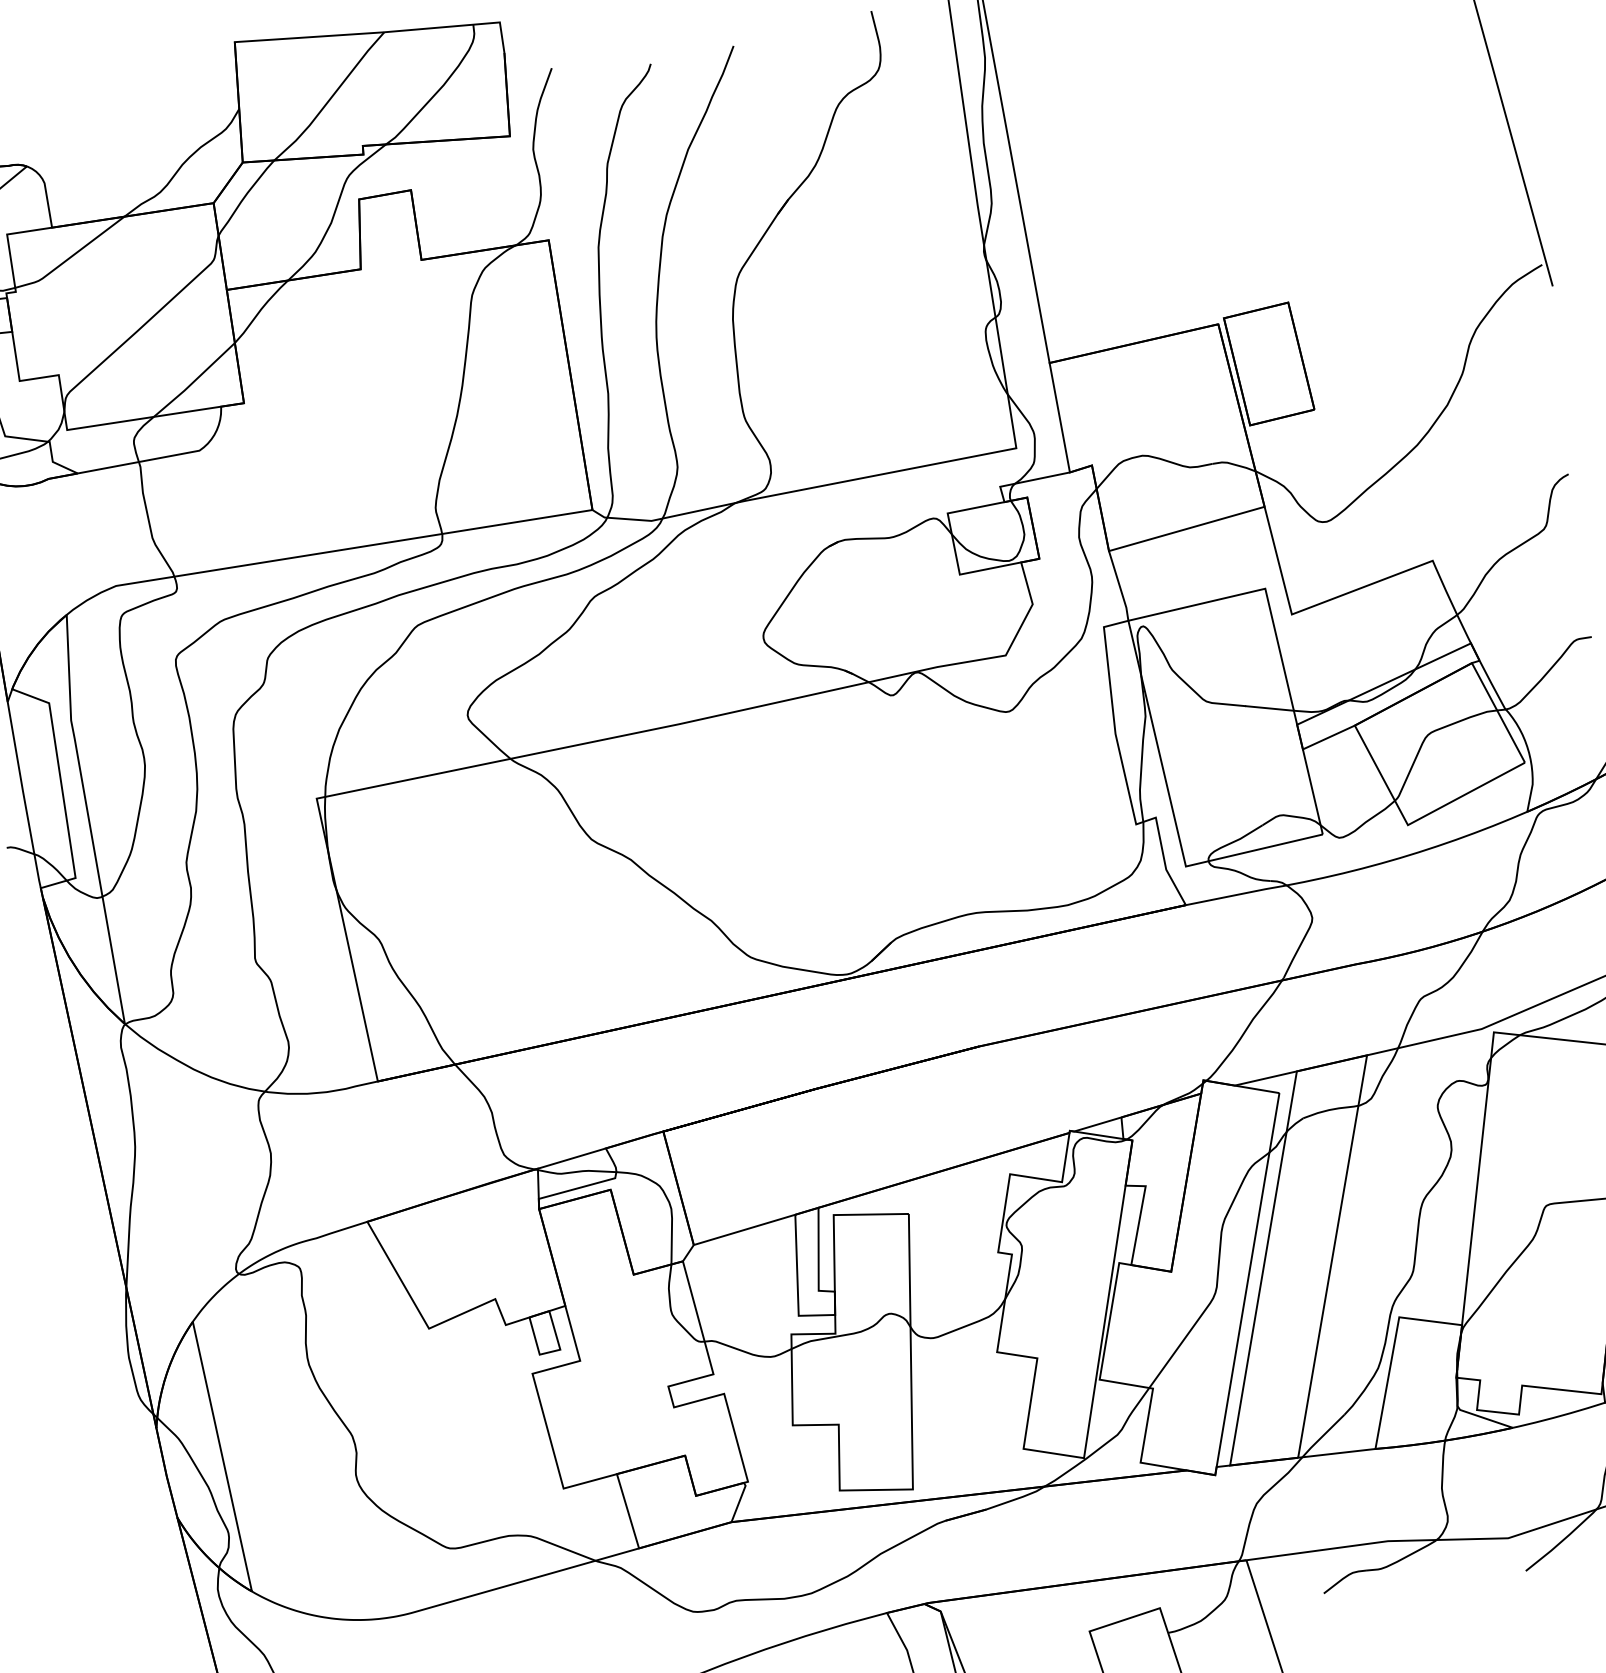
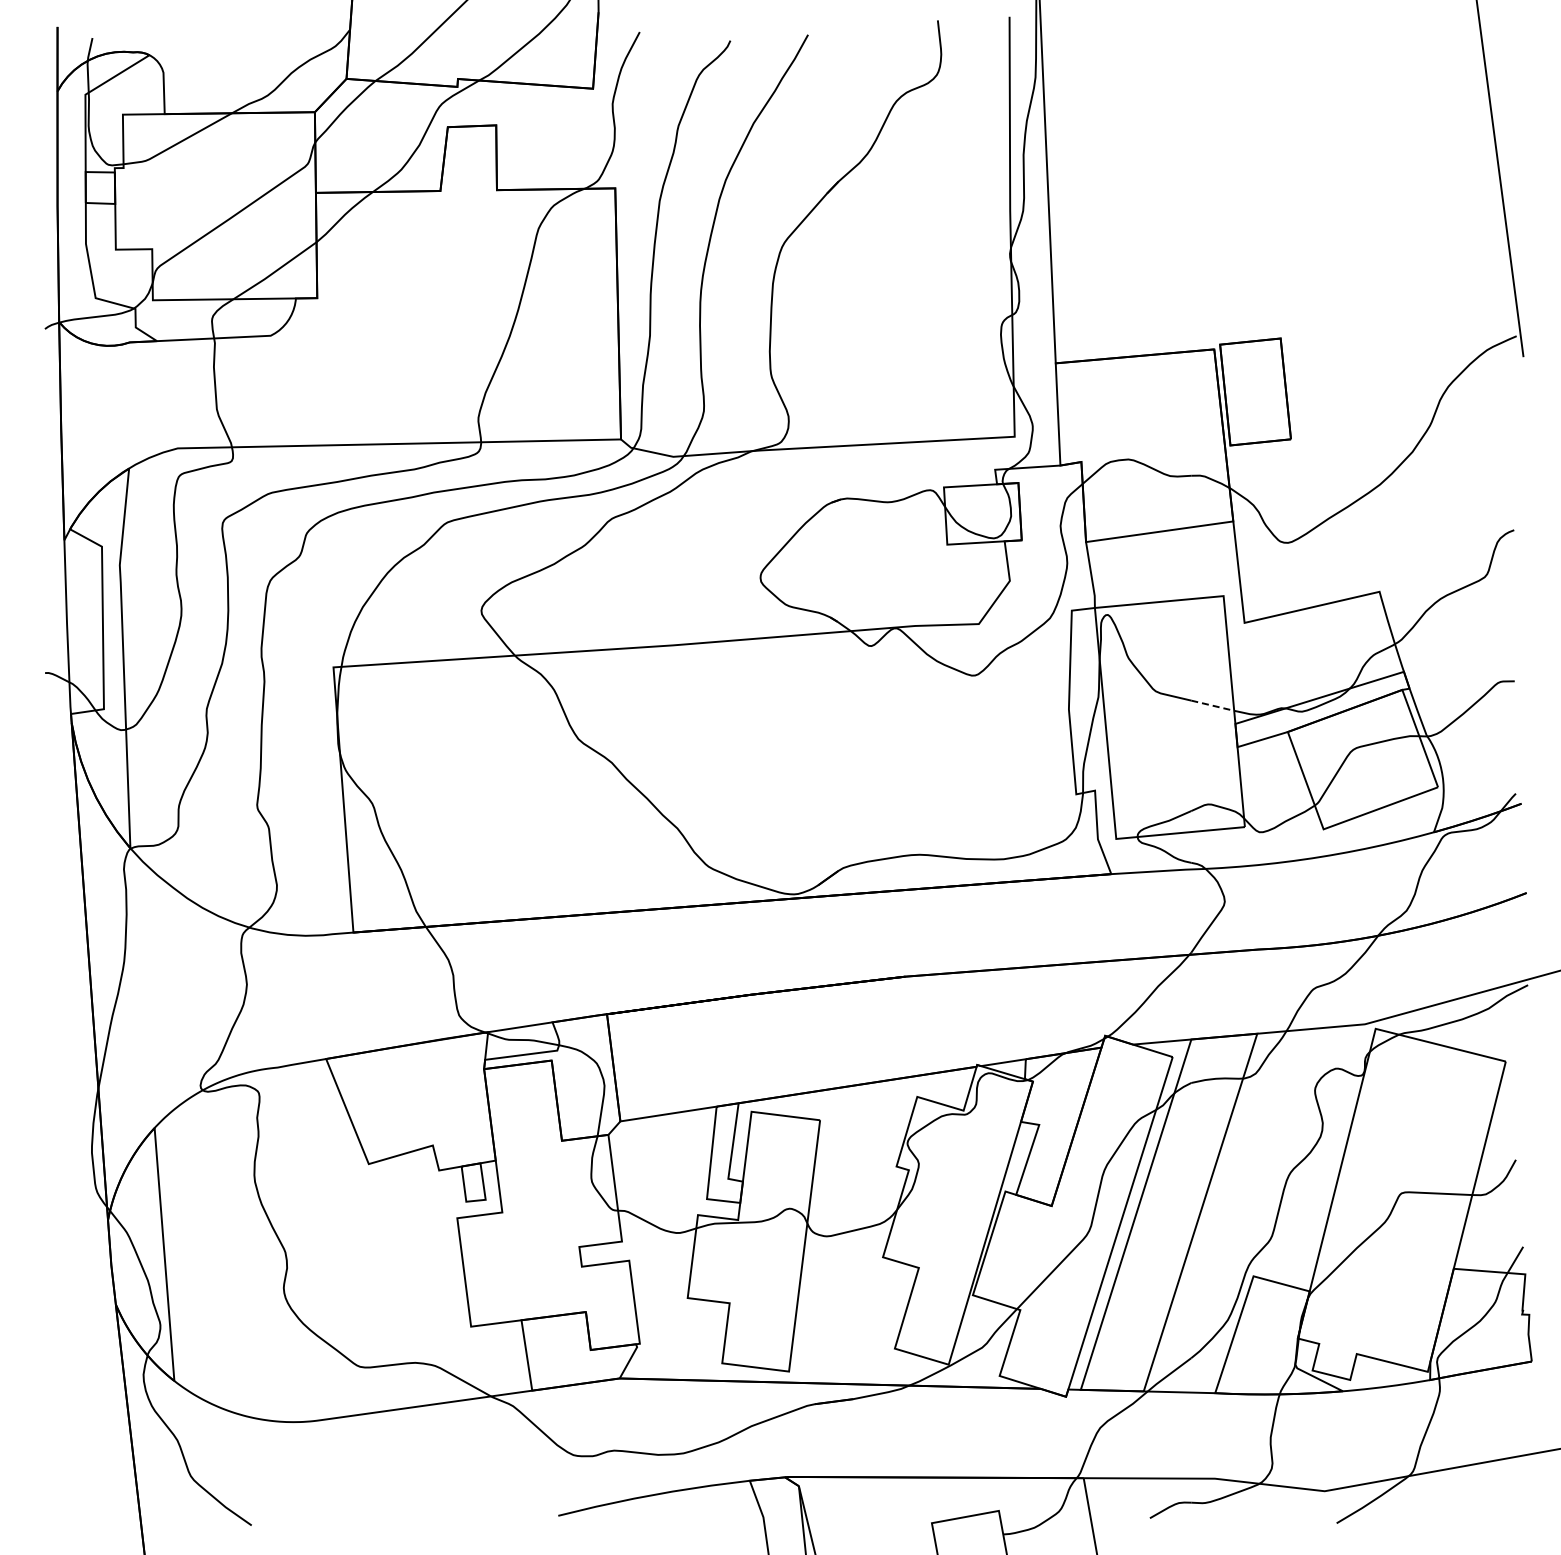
line: (1270, 708) -> (1213, 705), solid -> dashed

